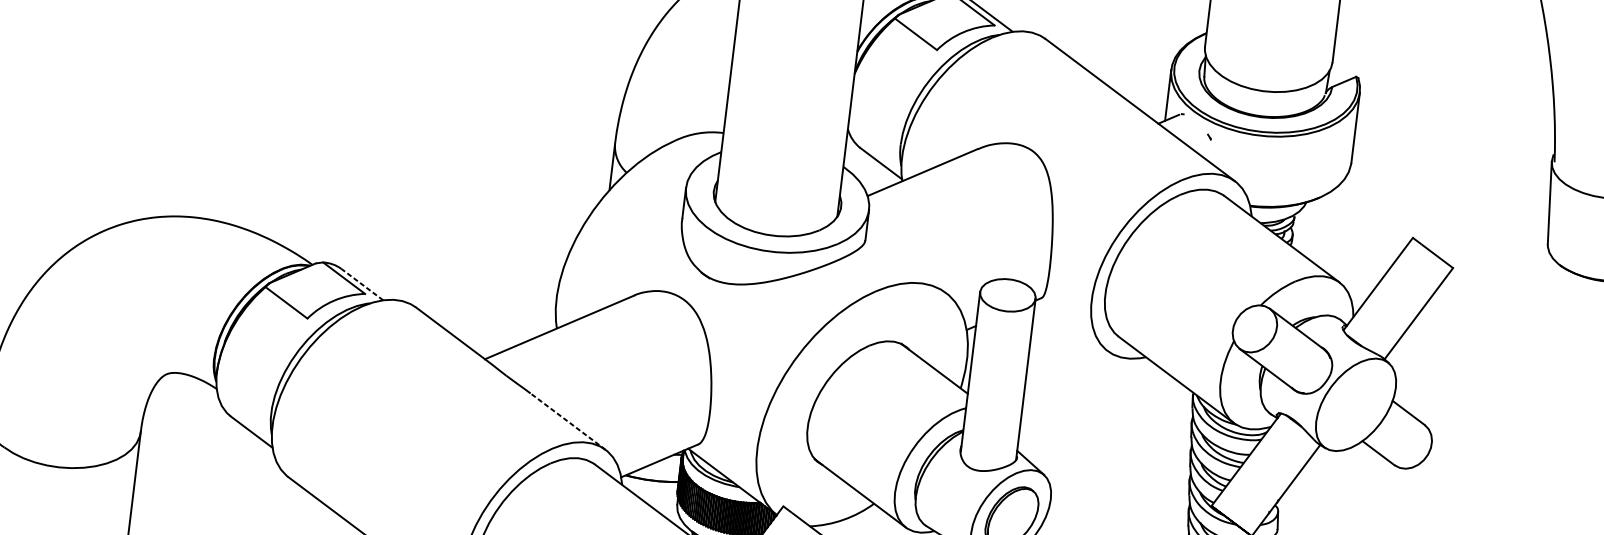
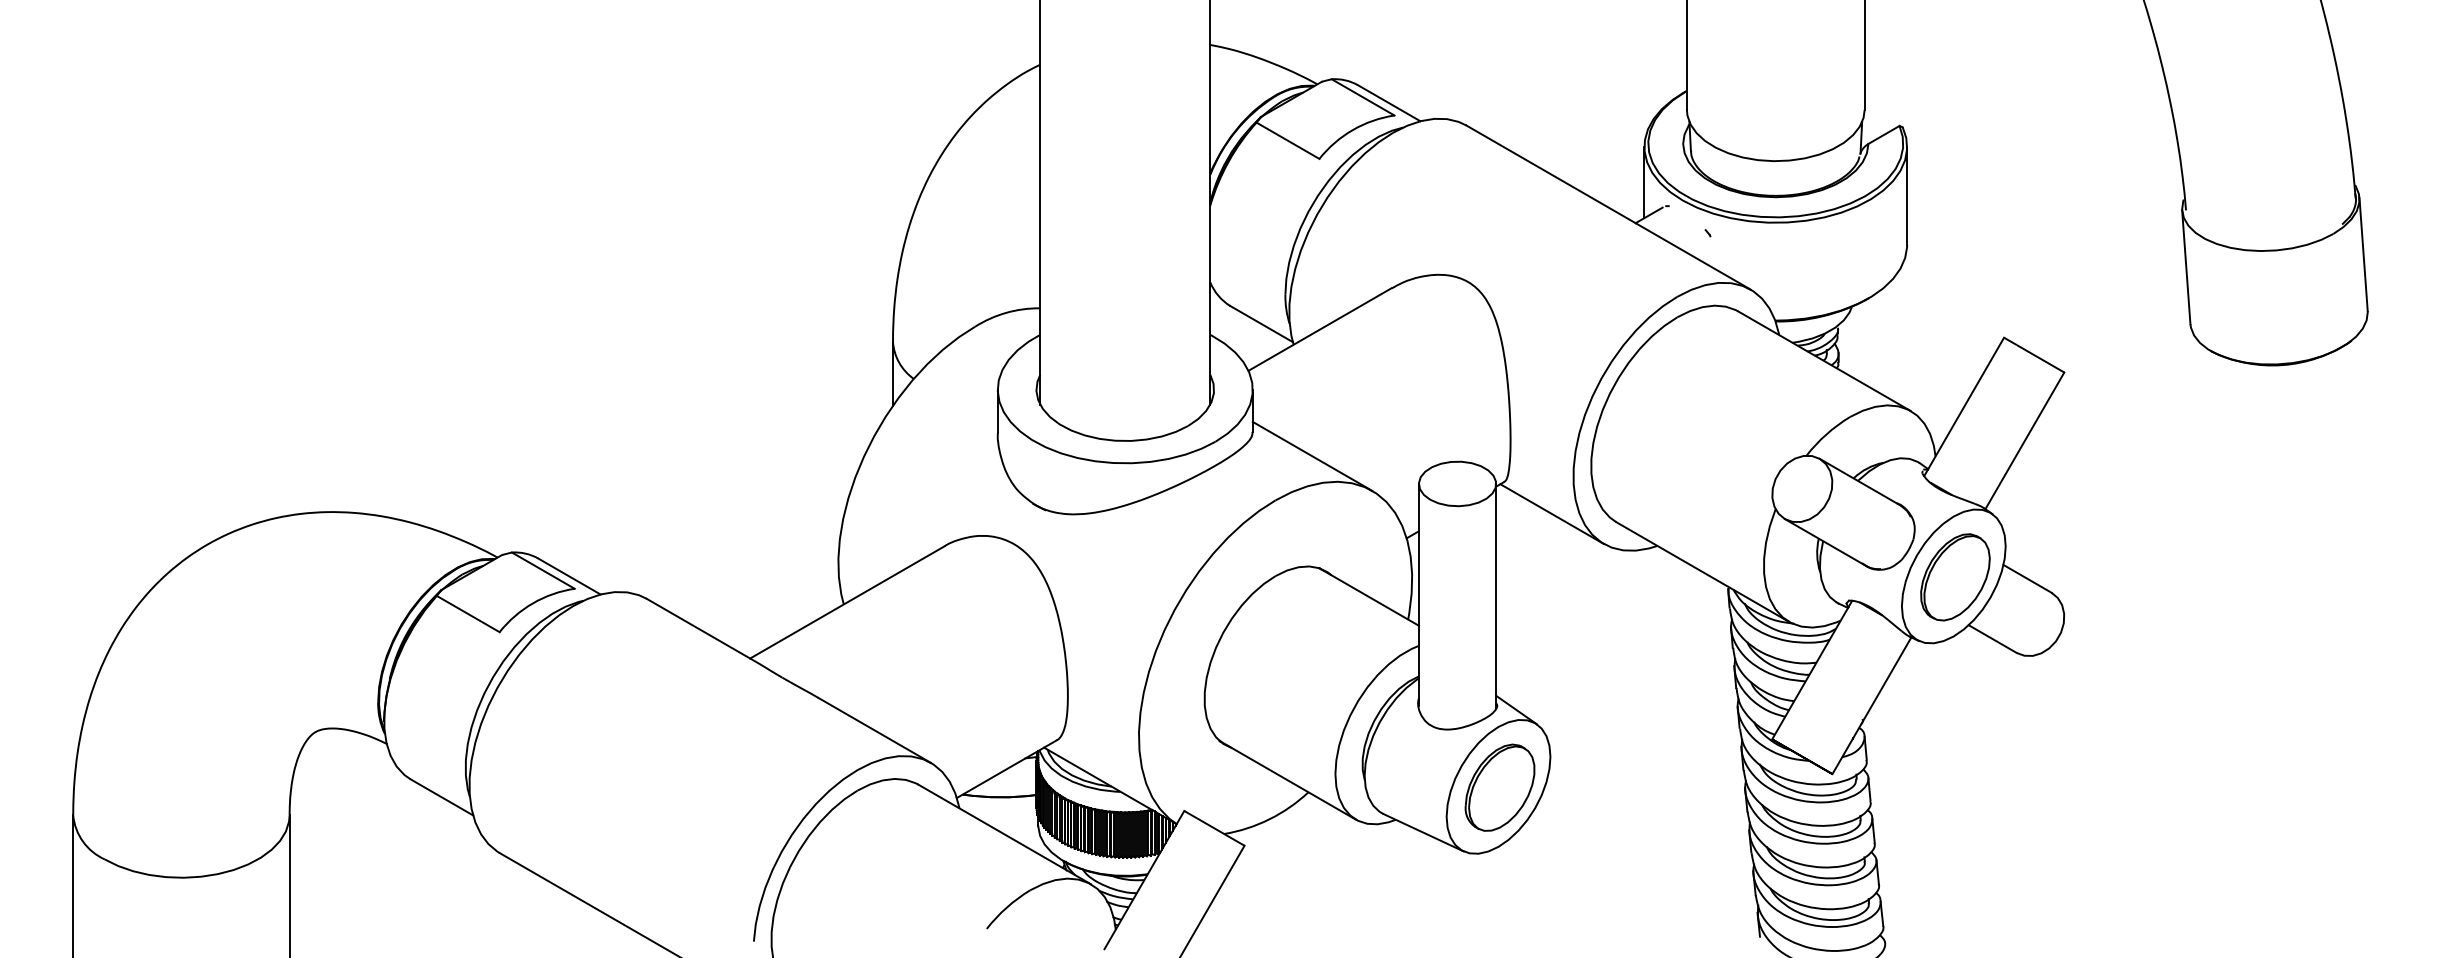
line: (906, 262) -> (1312, 455), added
line: (361, 284) -> (568, 576), dashed -> solid
line: (1072, 324) -> (1551, 513), added
part: (1357, 405) -> (1955, 577), added
line: (567, 421) -> (874, 730), dashed -> solid

